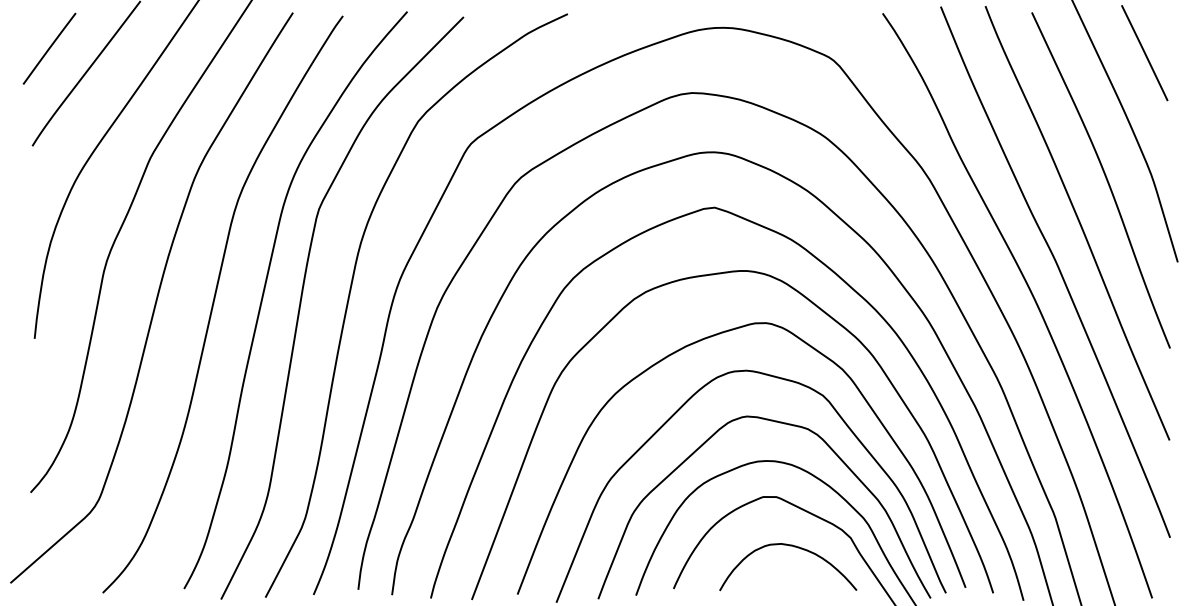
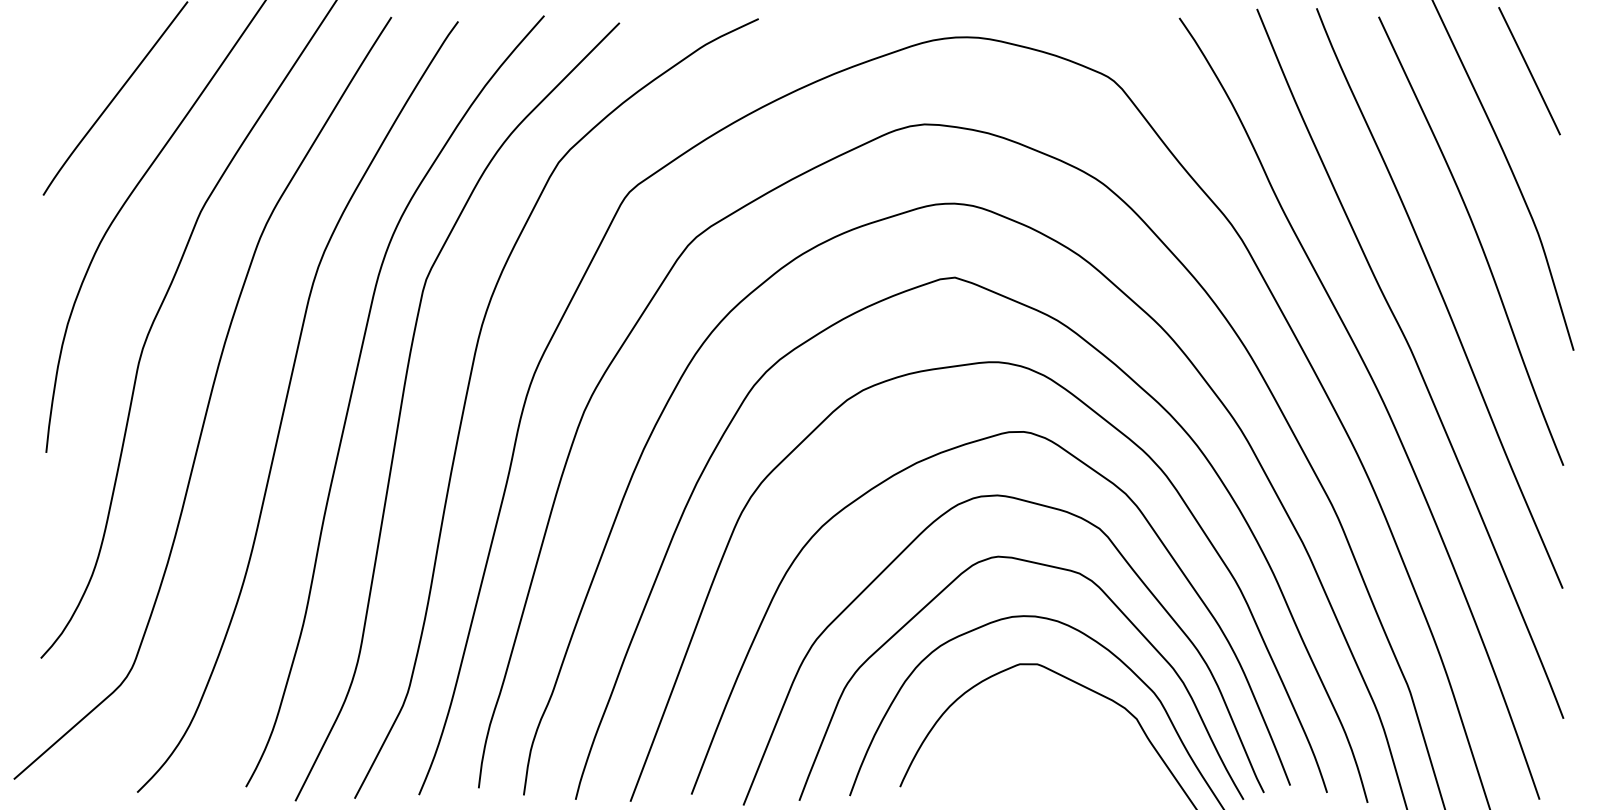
line: (49, 48) -> (65, 65), removed
curve: (792, 546) -> (1058, 730), removed

